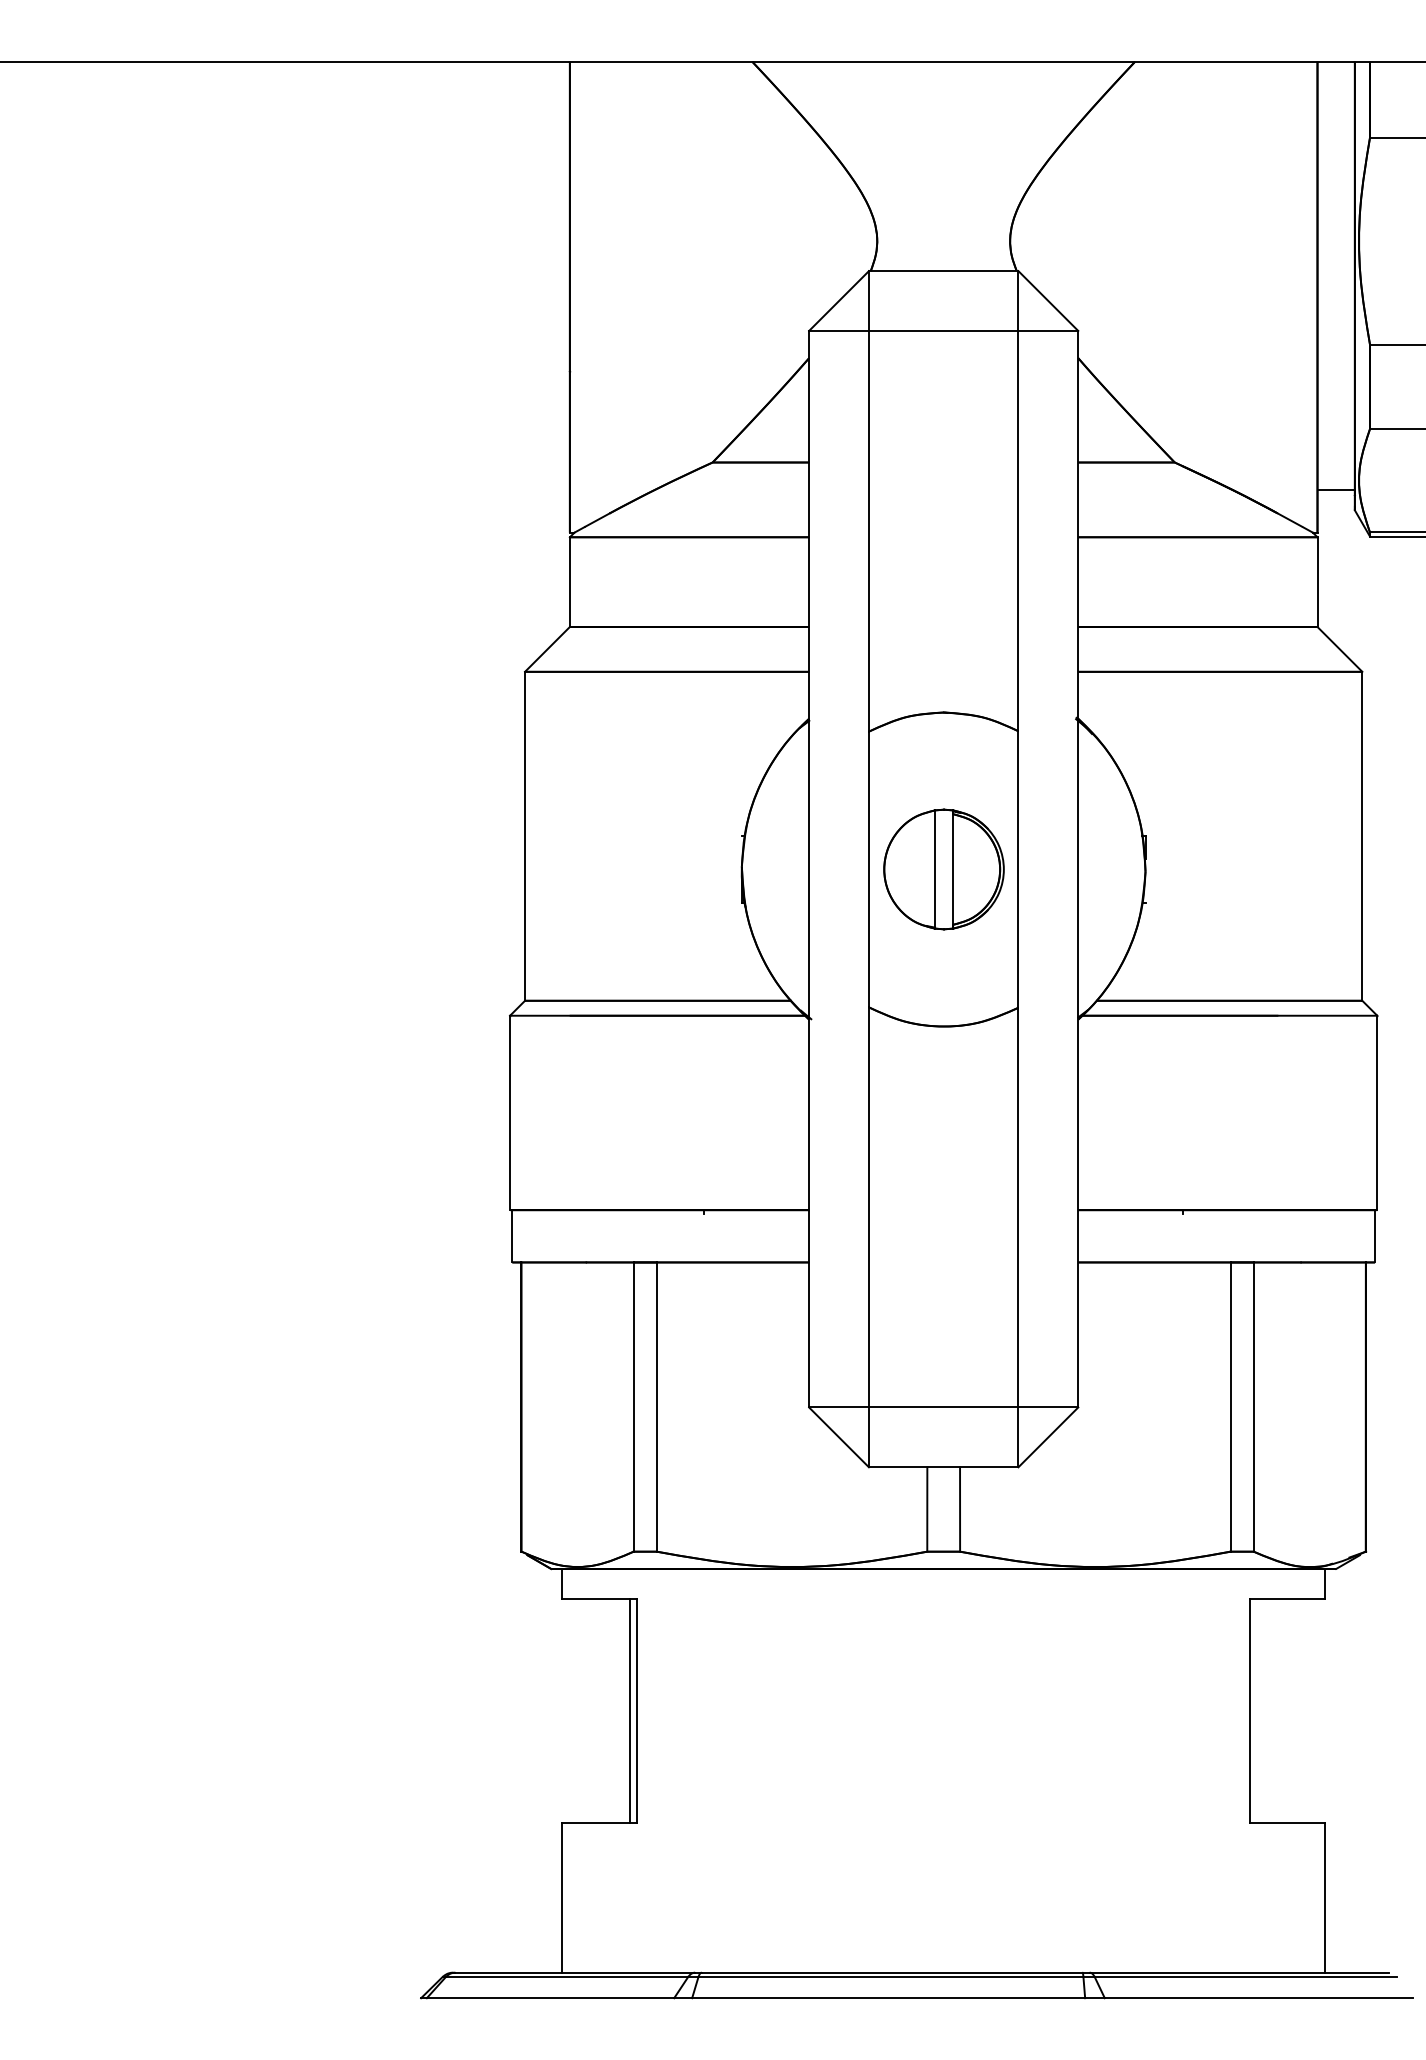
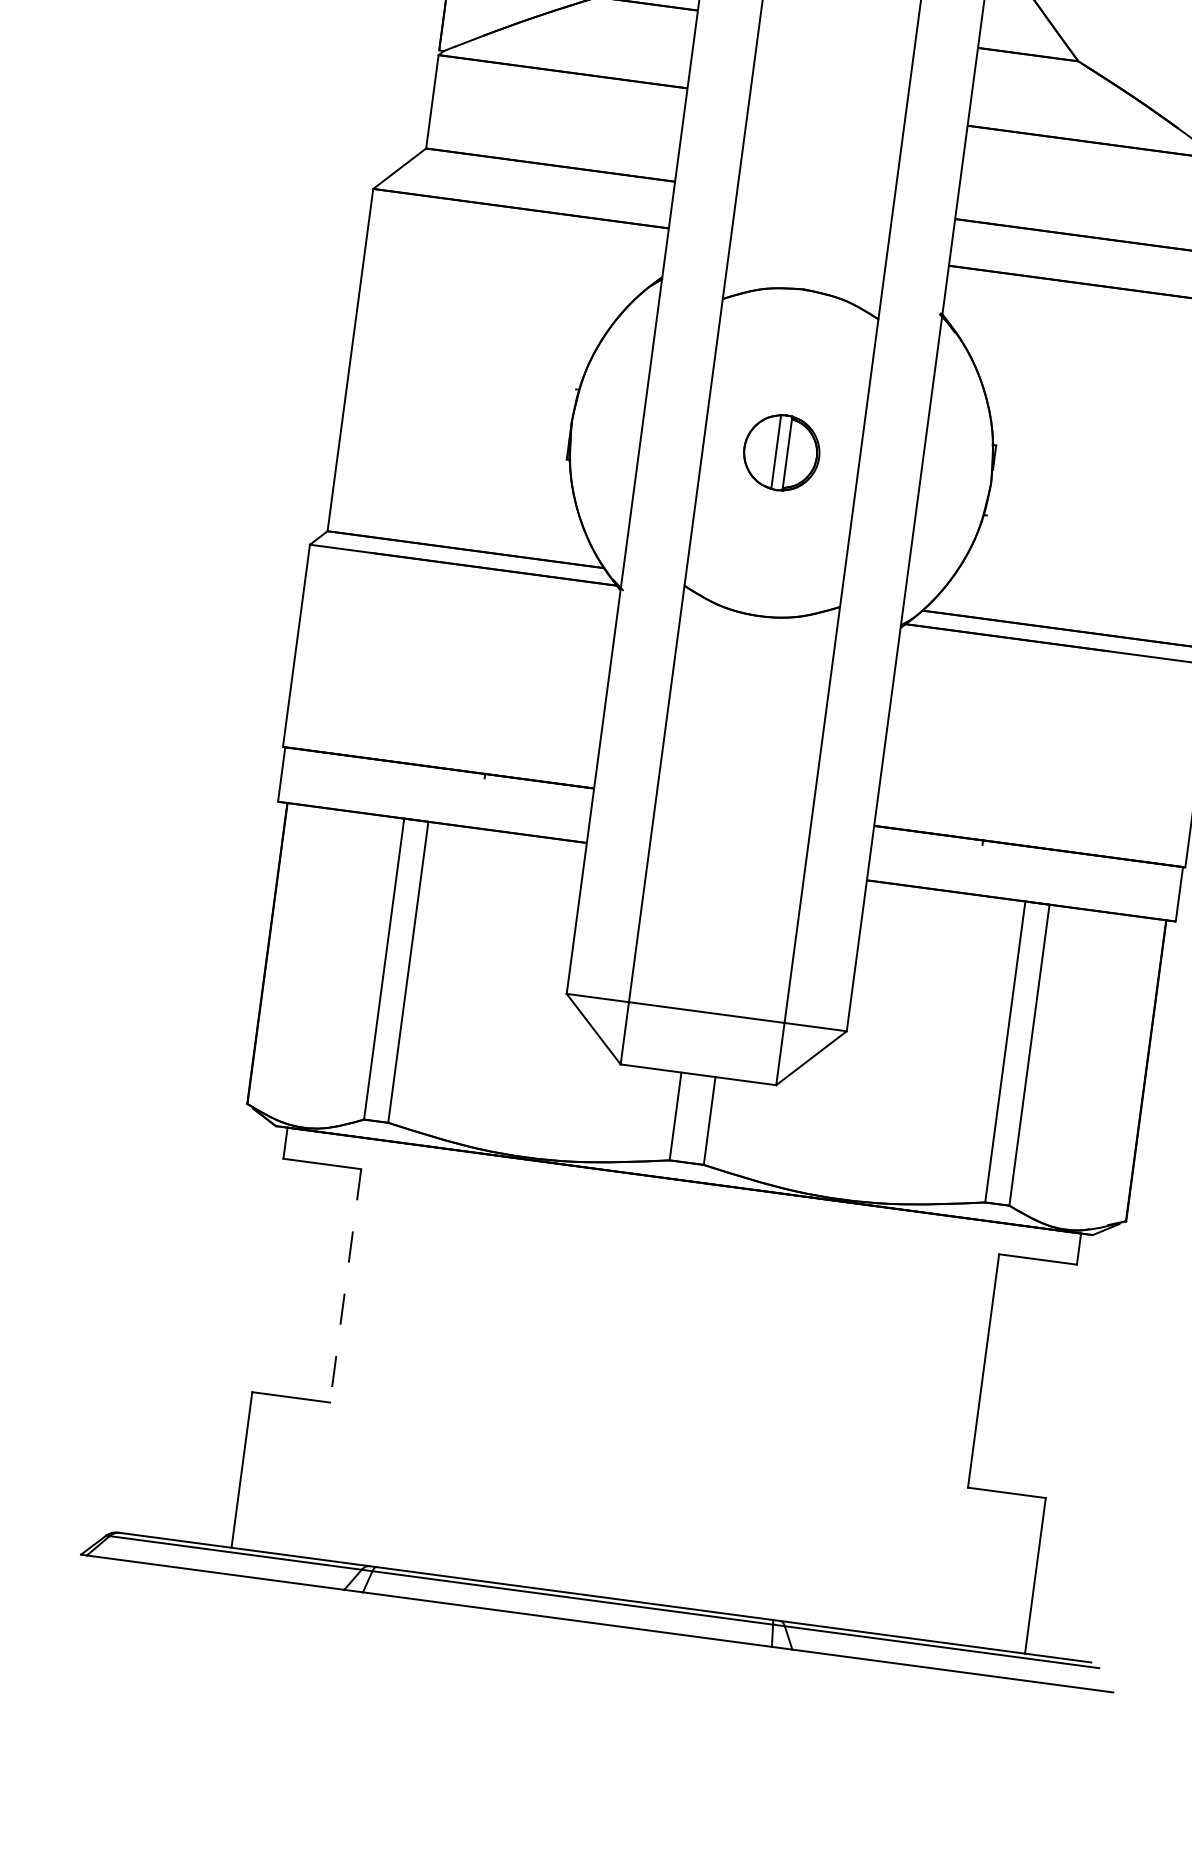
part: (943, 869) -> (781, 452), size x0.6
line: (629, 1710) -> (337, 1284), removed
line: (637, 1711) -> (345, 1286), solid -> dashed

